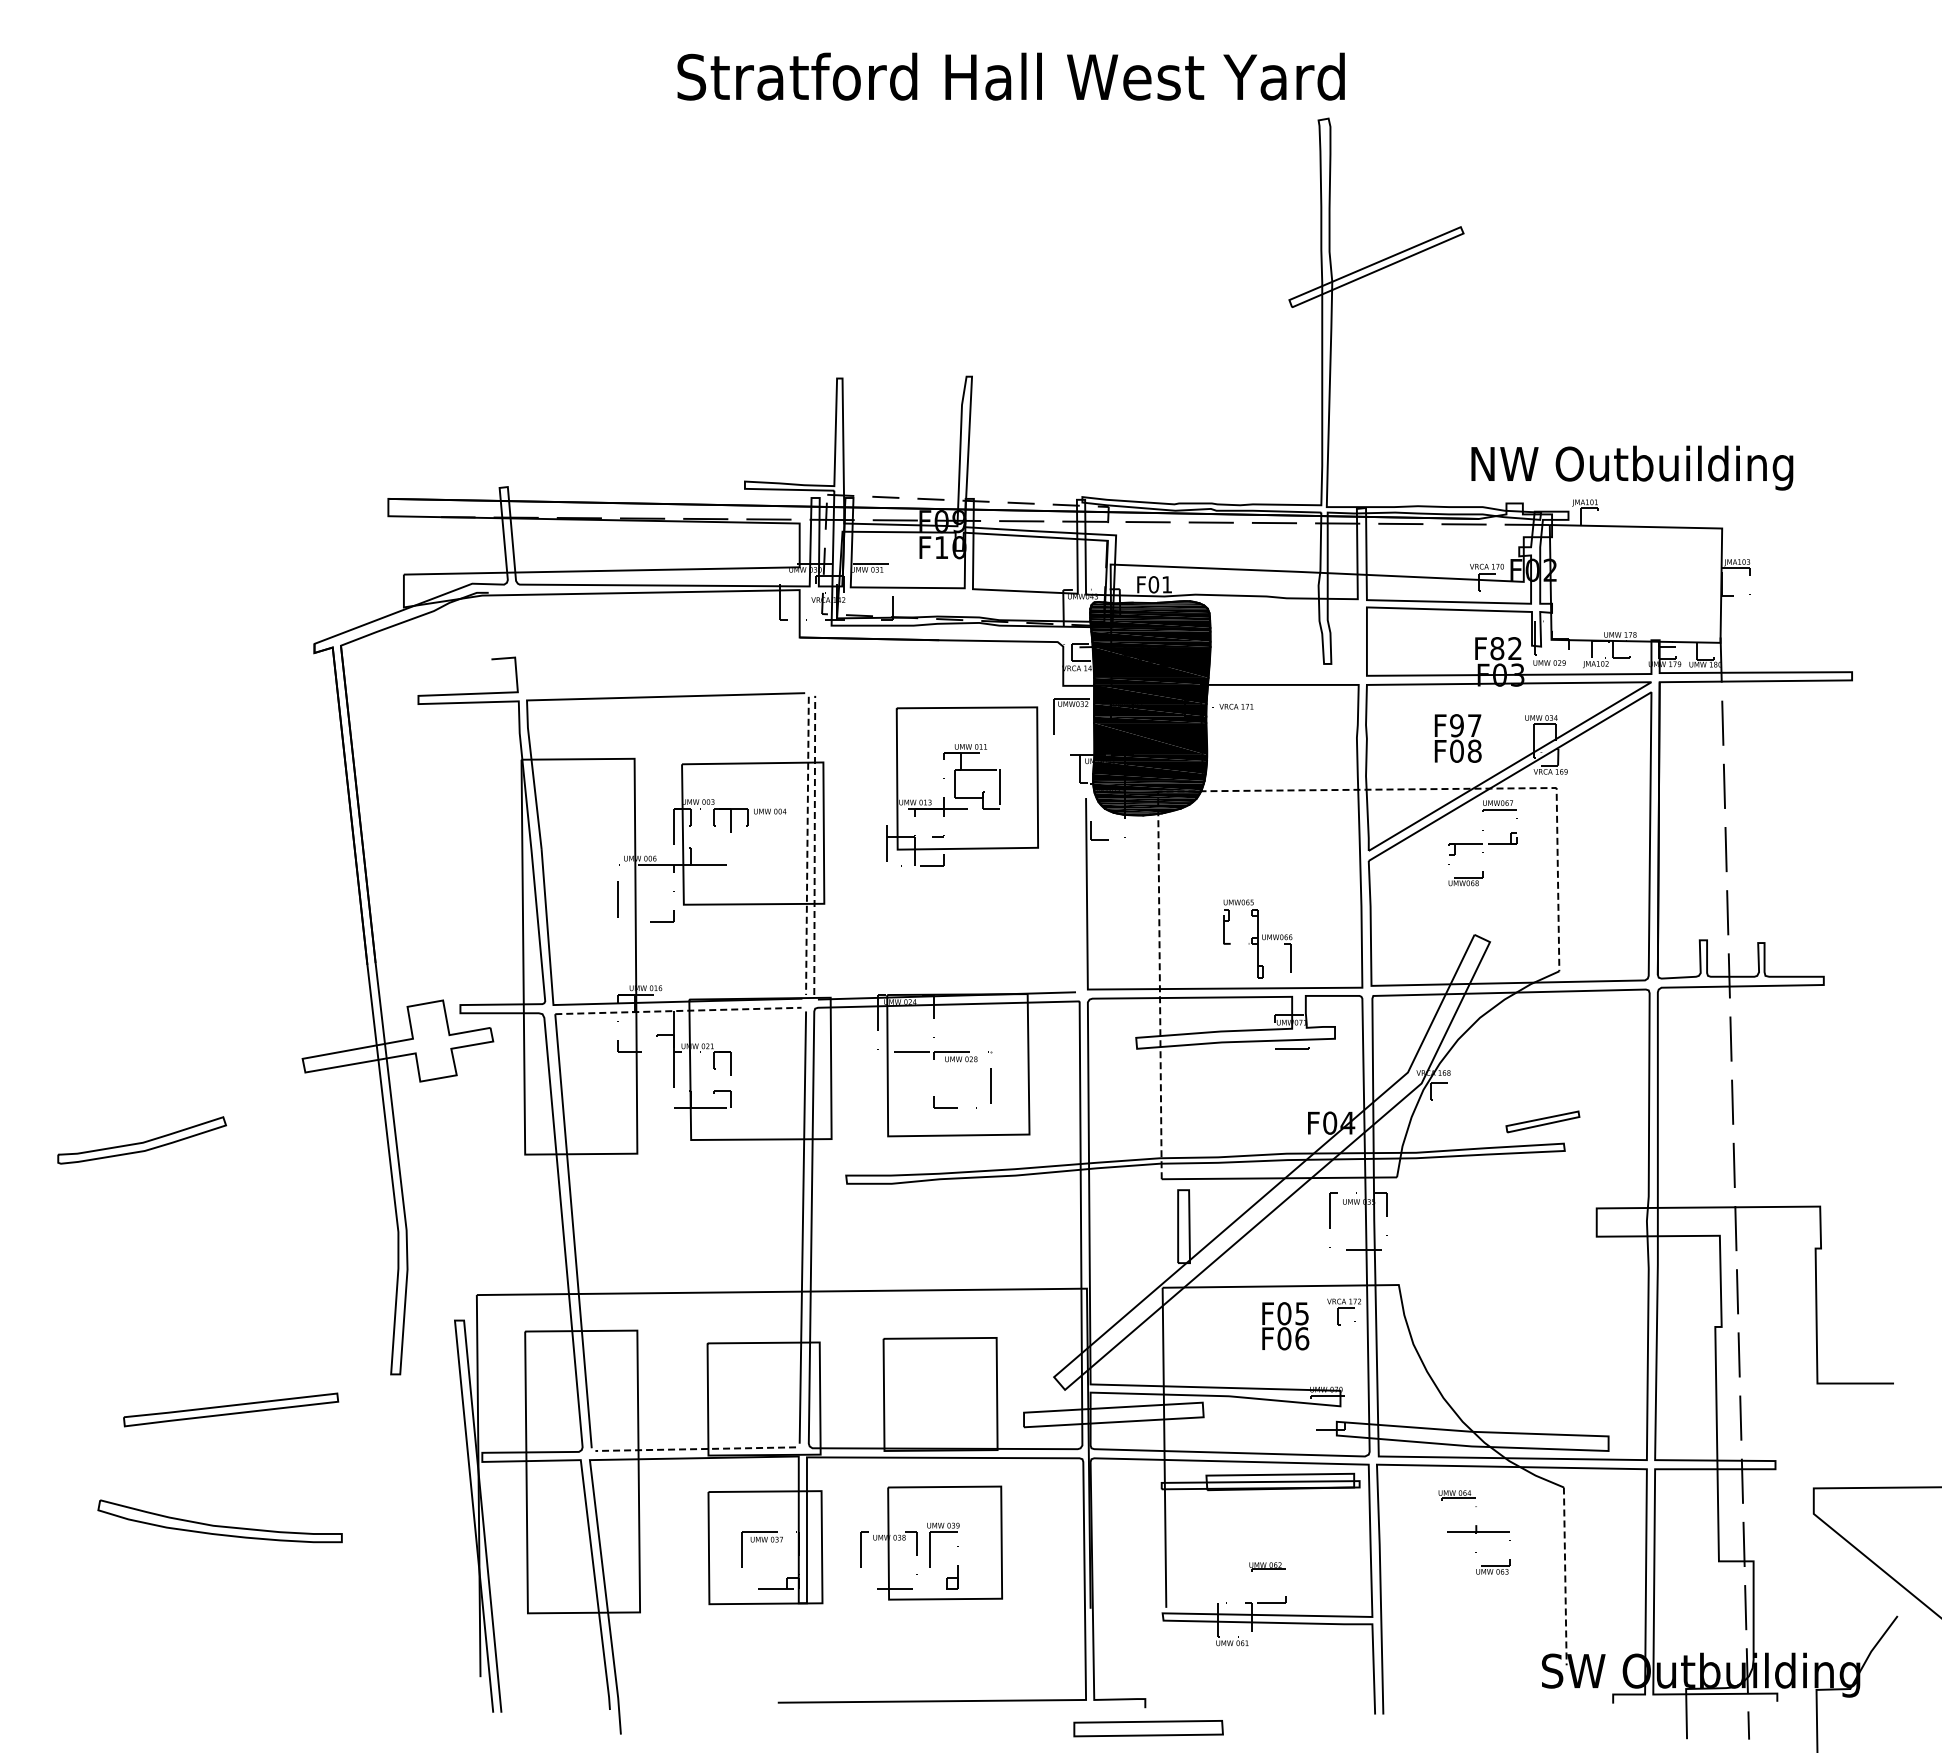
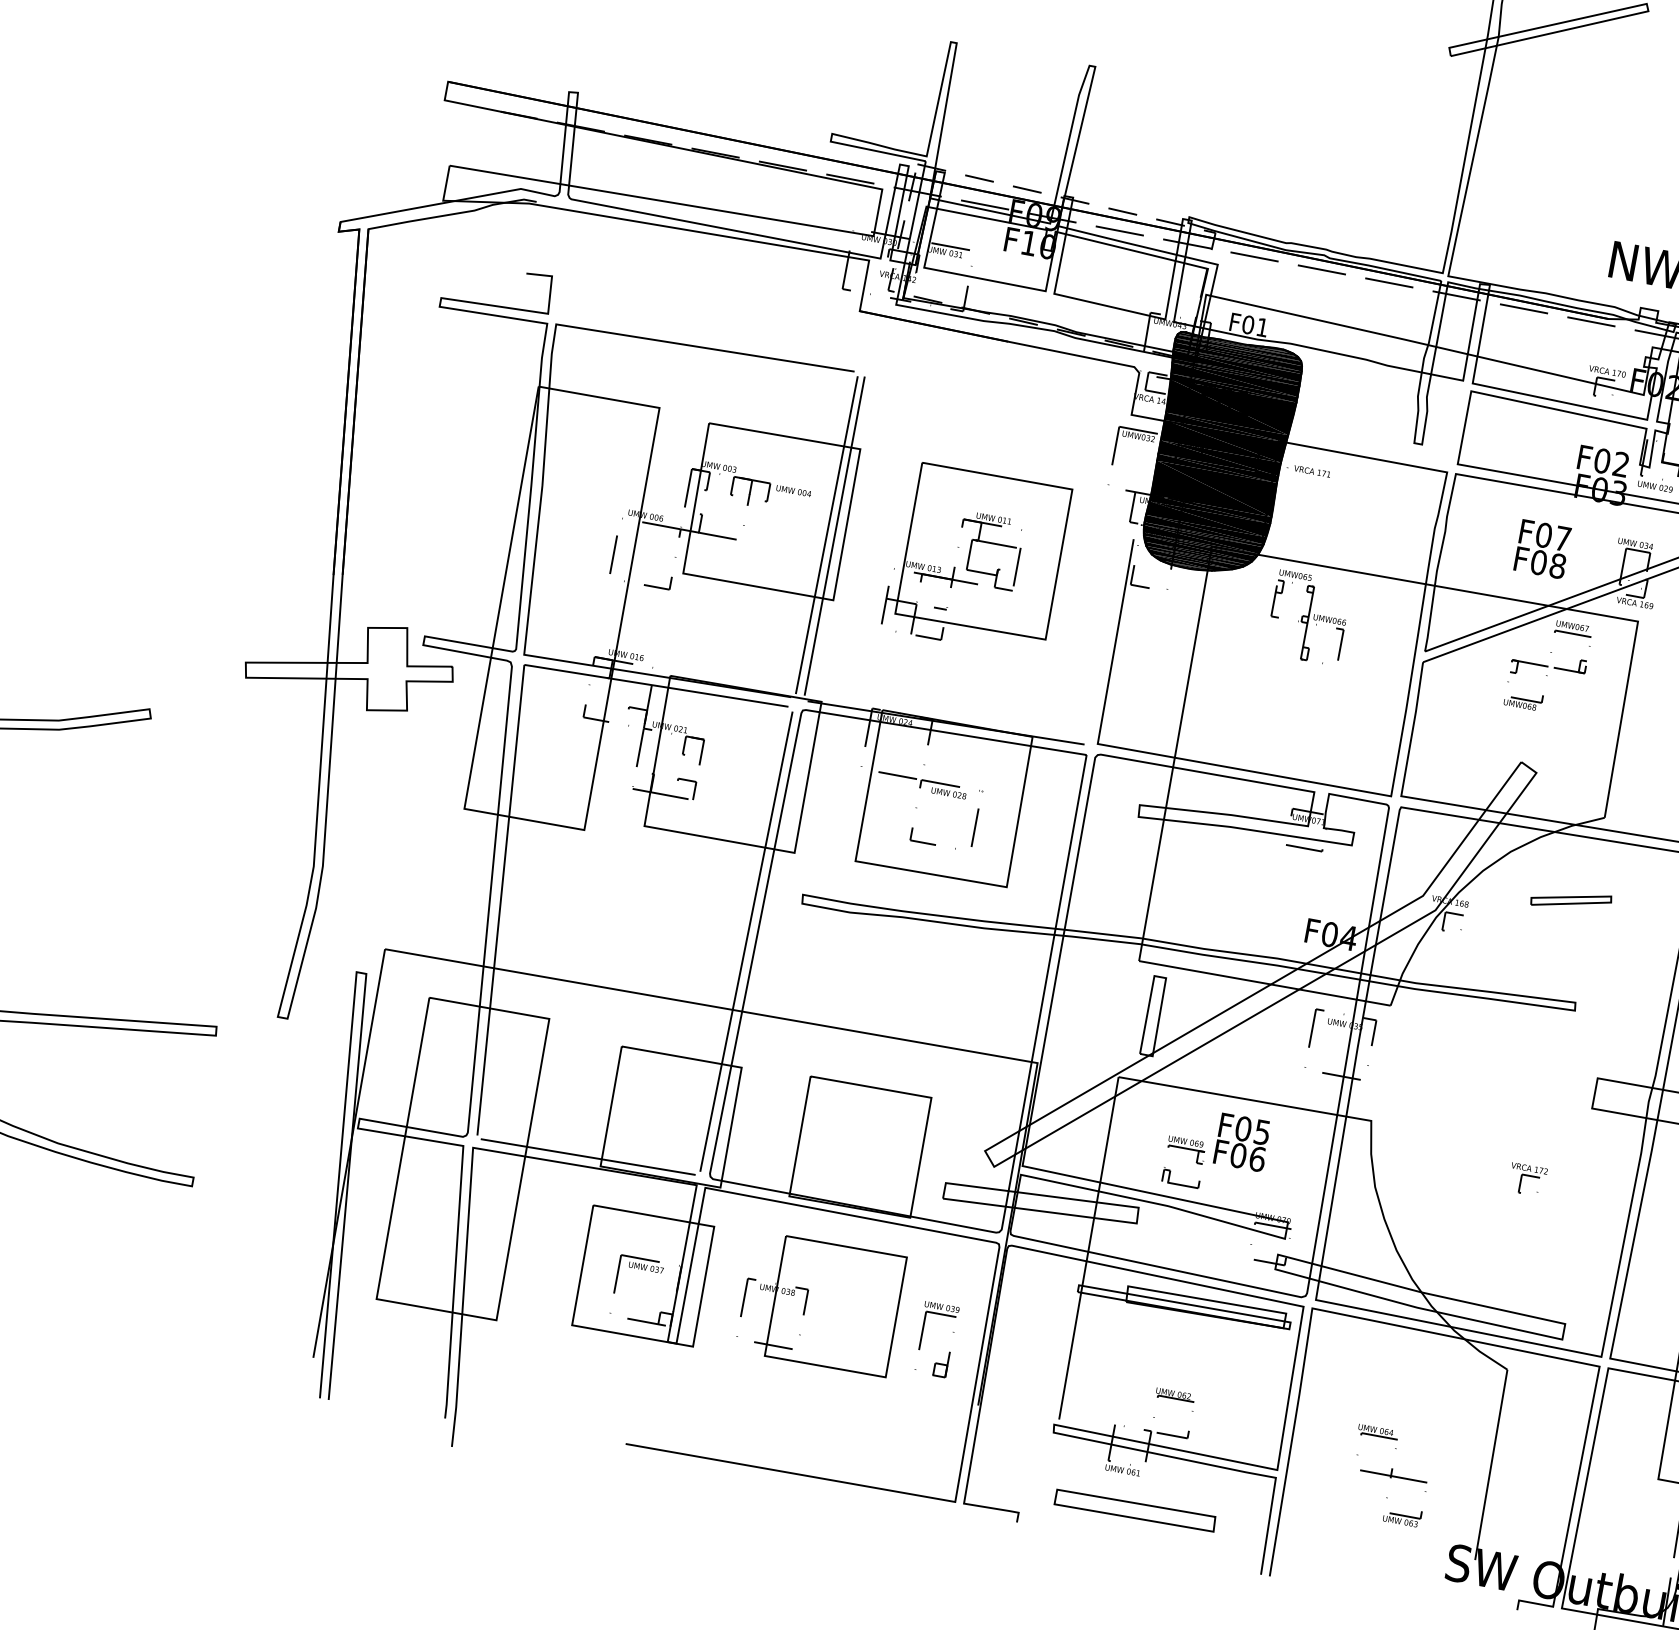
text: (1497, 648) -> (1602, 460), F82 -> F02
text: (1456, 725) -> (1543, 535), F97 -> F07
part: (962, 786) -> (977, 559), moved
line: (1255, 790) -> (1316, 564), dashed -> solid
line: (814, 845) -> (834, 536), dashed -> solid
line: (807, 846) -> (826, 535), dashed -> solid
part: (1257, 938) -> (1308, 617), moved
line: (678, 1010) -> (656, 685), dashed -> solid
part: (1542, 1121) -> (1570, 900), moved
part: (1343, 1311) -> (1526, 1179), moved
part: (1235, 1341) -> (1185, 1148), added
line: (695, 1449) -> (587, 1157), dashed -> solid
part: (1474, 1532) -> (1389, 1475), moved
part: (930, 1555) -> (922, 1336), moved
line: (1565, 1576) -> (1491, 1465), dashed -> solid
line: (1148, 1722) -> (1136, 1504), moved

